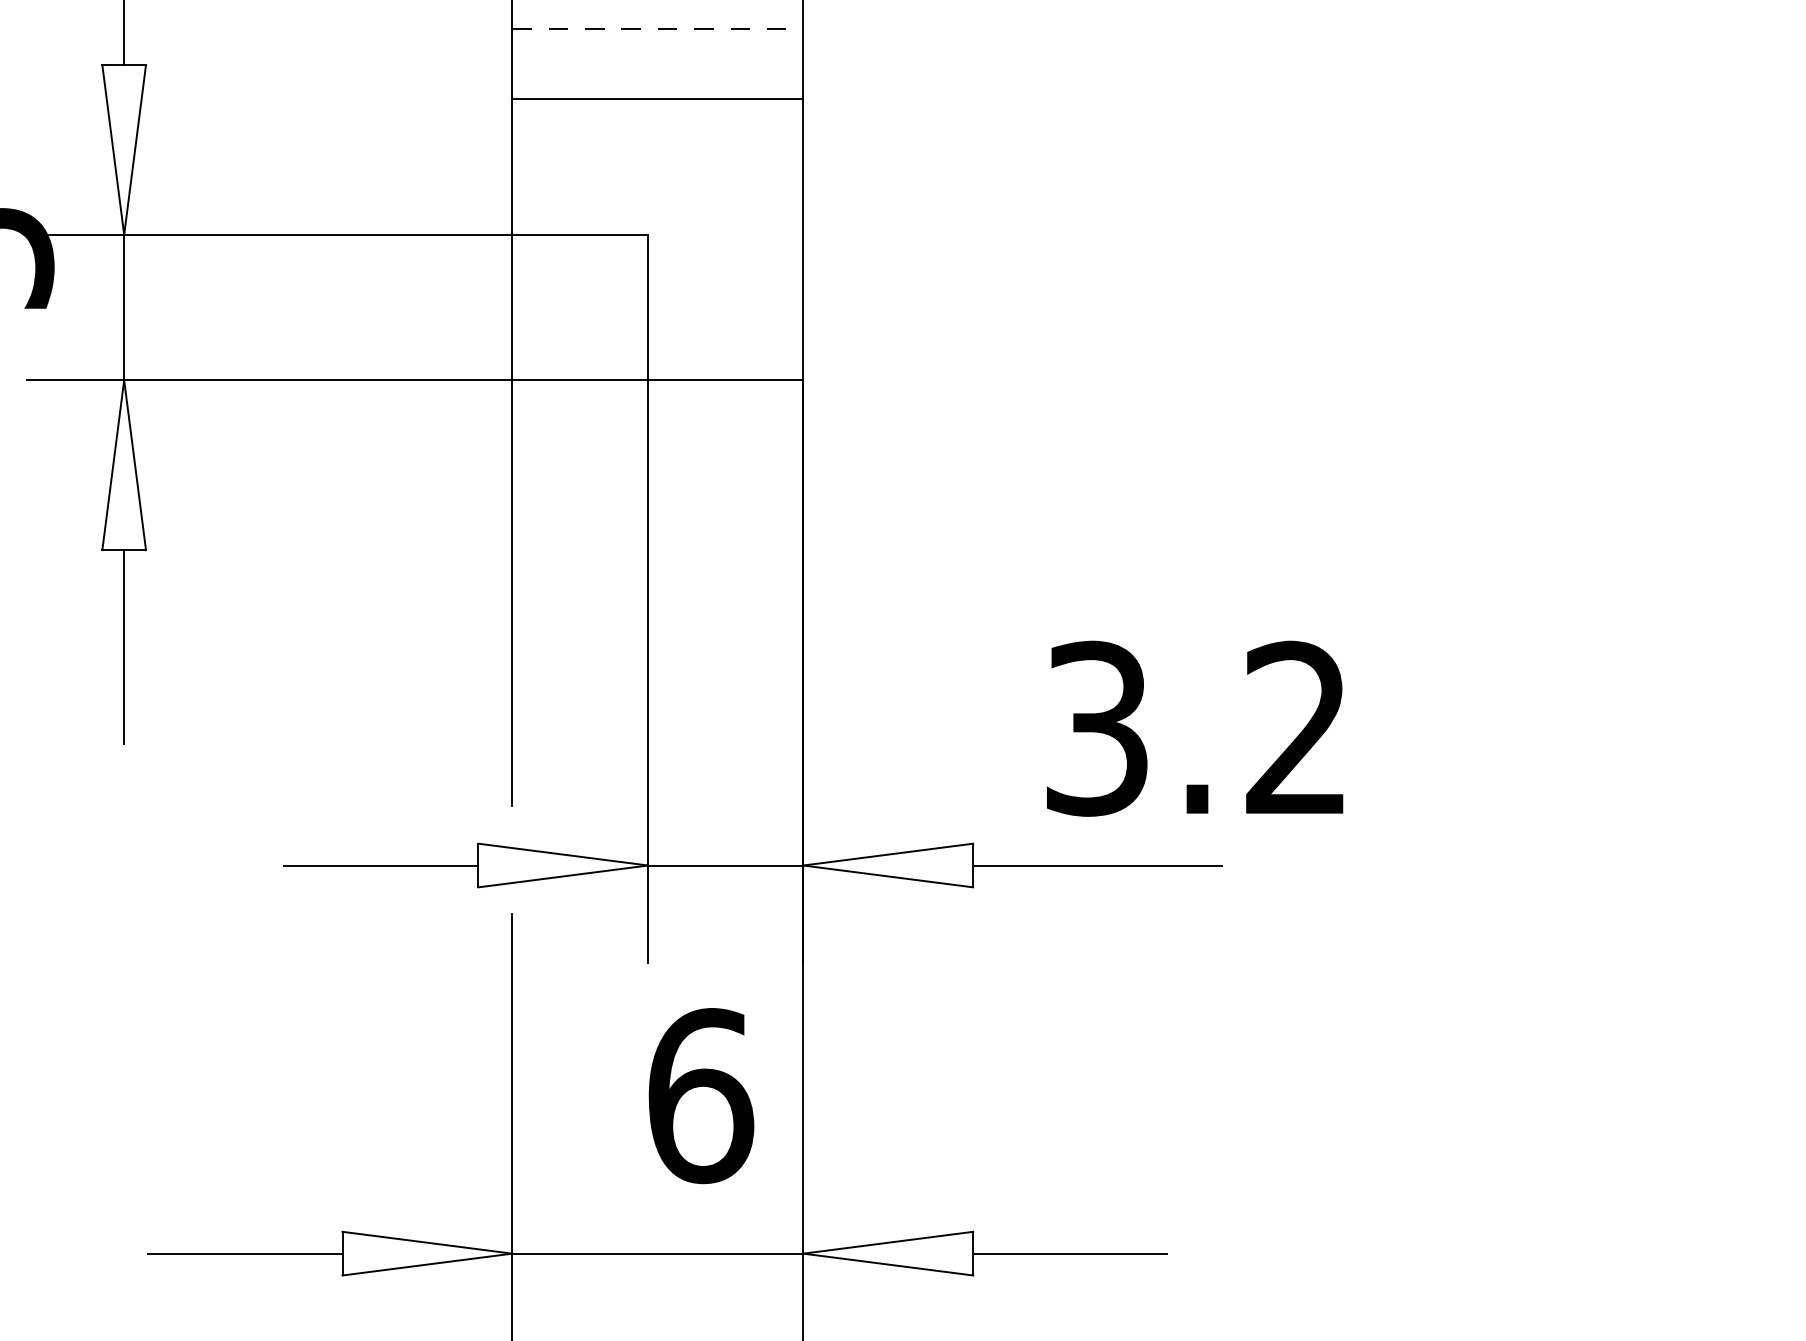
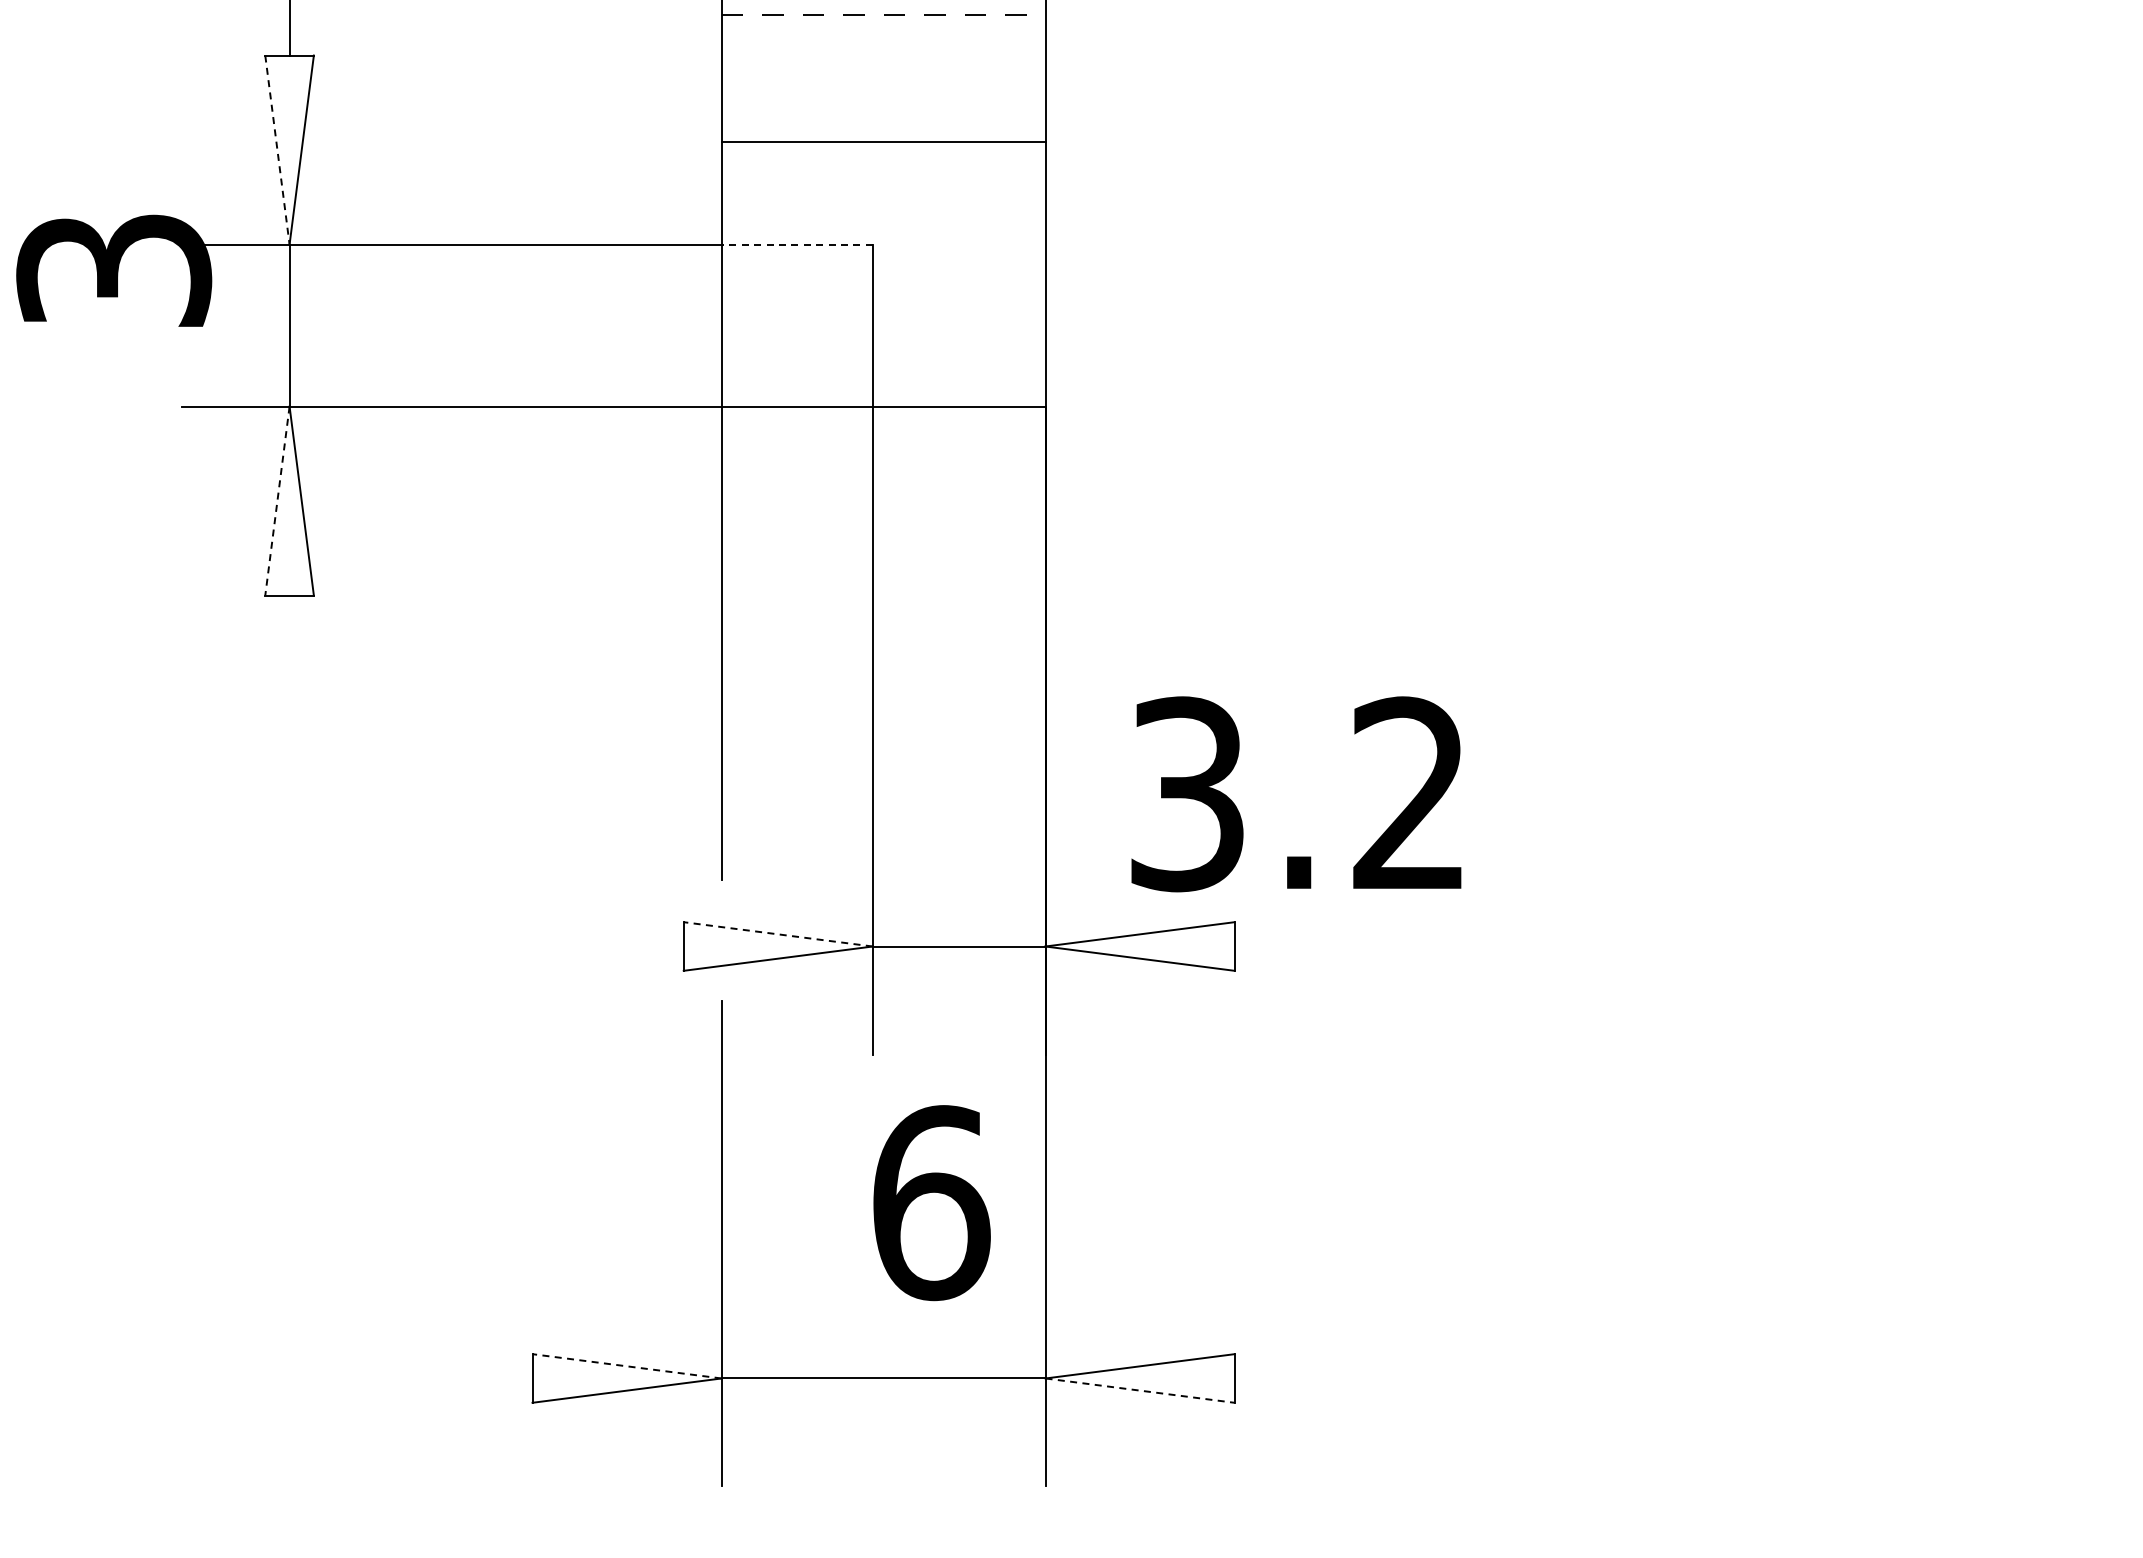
line: (657, 99) -> (883, 142), moved
line: (113, 150) -> (277, 150), solid -> dashed
line: (580, 234) -> (797, 244), solid -> dashed
line: (113, 465) -> (277, 501), solid -> dashed
line: (124, 647) -> (289, 703), removed
text: (1195, 728) -> (1296, 794), moved
line: (562, 854) -> (777, 934), solid -> dashed
line: (381, 865) -> (575, 946), removed
line: (1097, 865) -> (1372, 946), removed
line: (426, 1242) -> (626, 1366), solid -> dashed
line: (245, 1253) -> (424, 1378), removed
line: (1070, 1253) -> (1342, 1378), removed
line: (888, 1264) -> (1140, 1390), solid -> dashed

